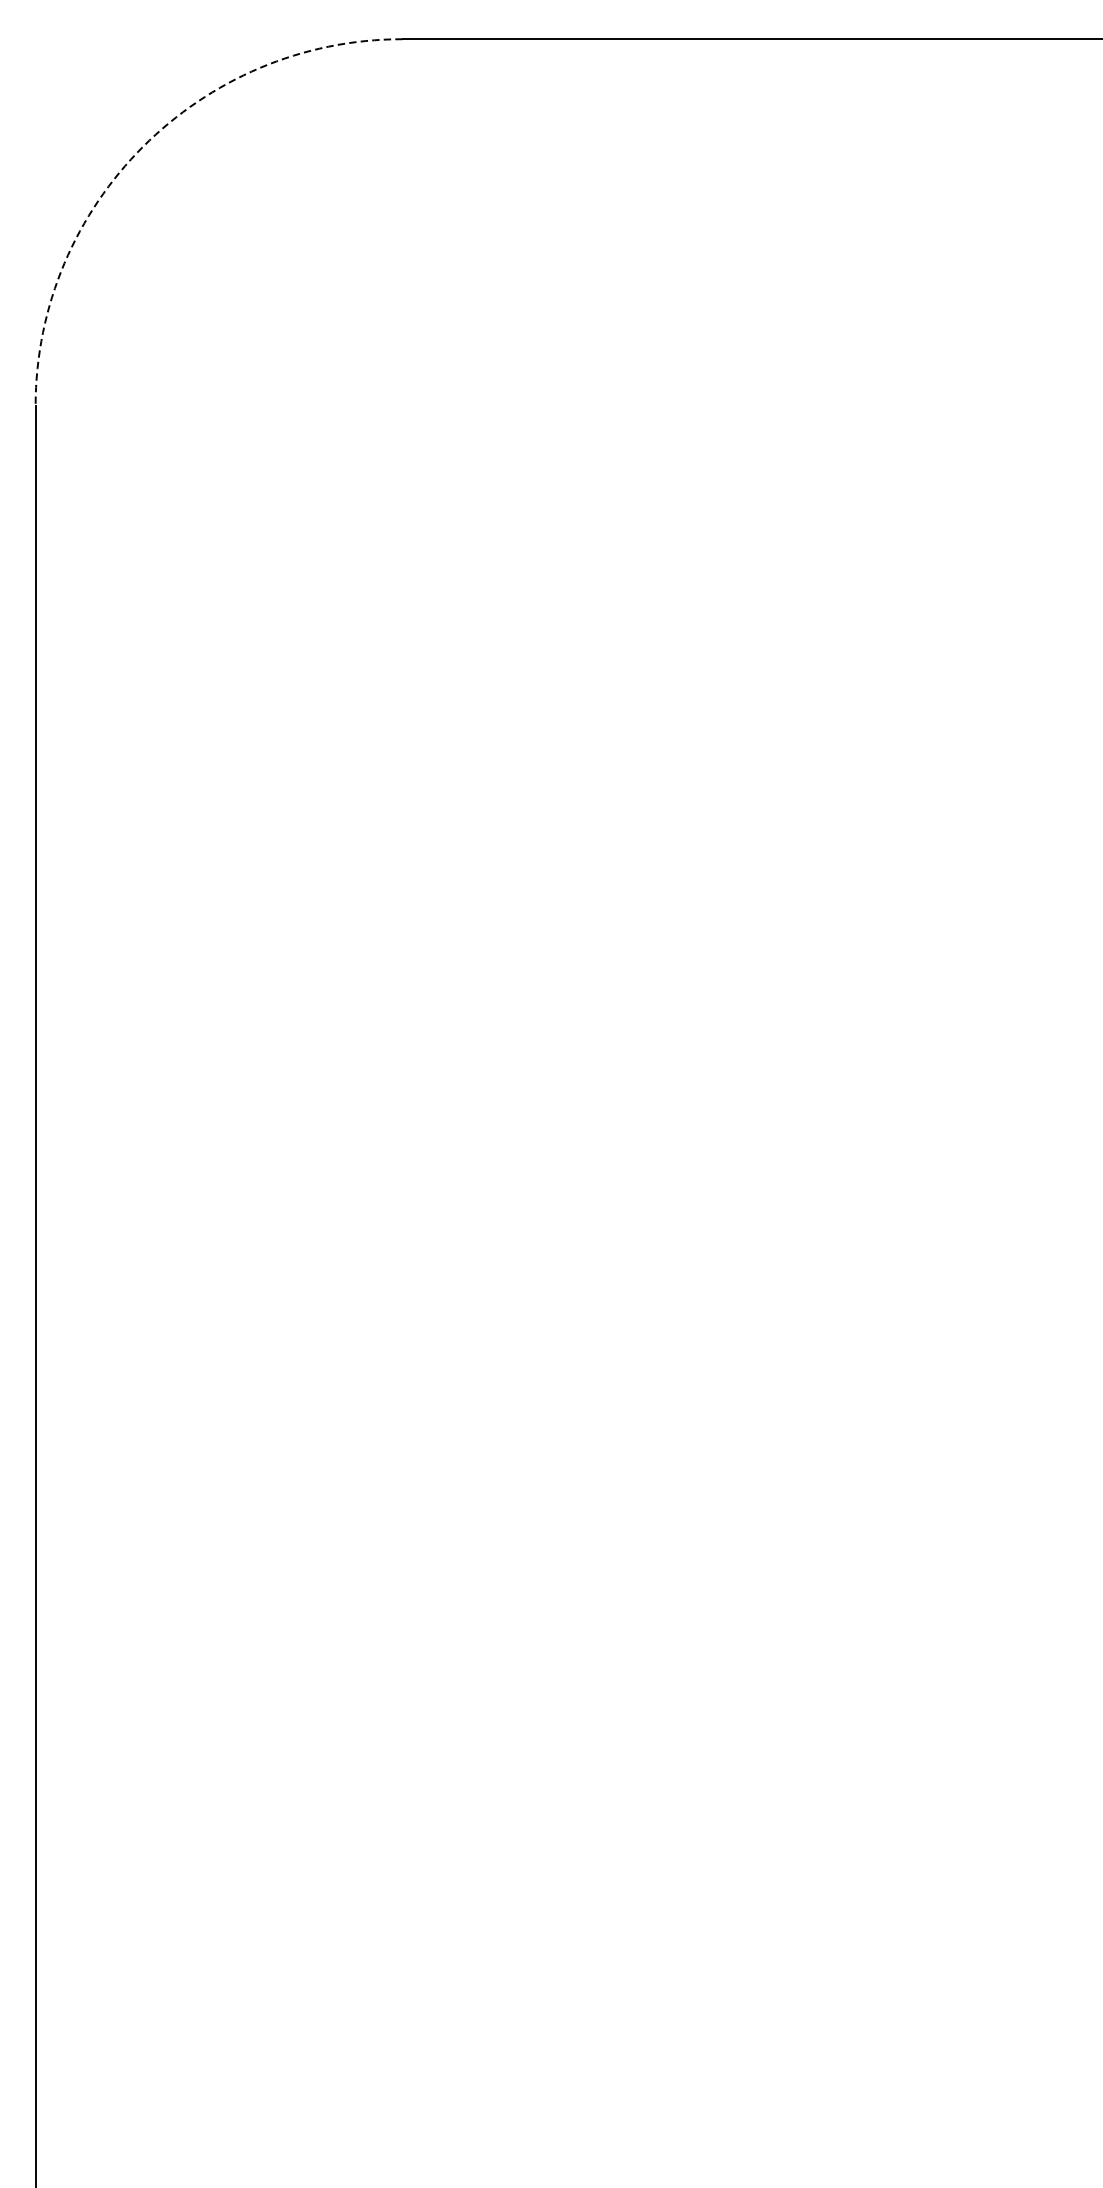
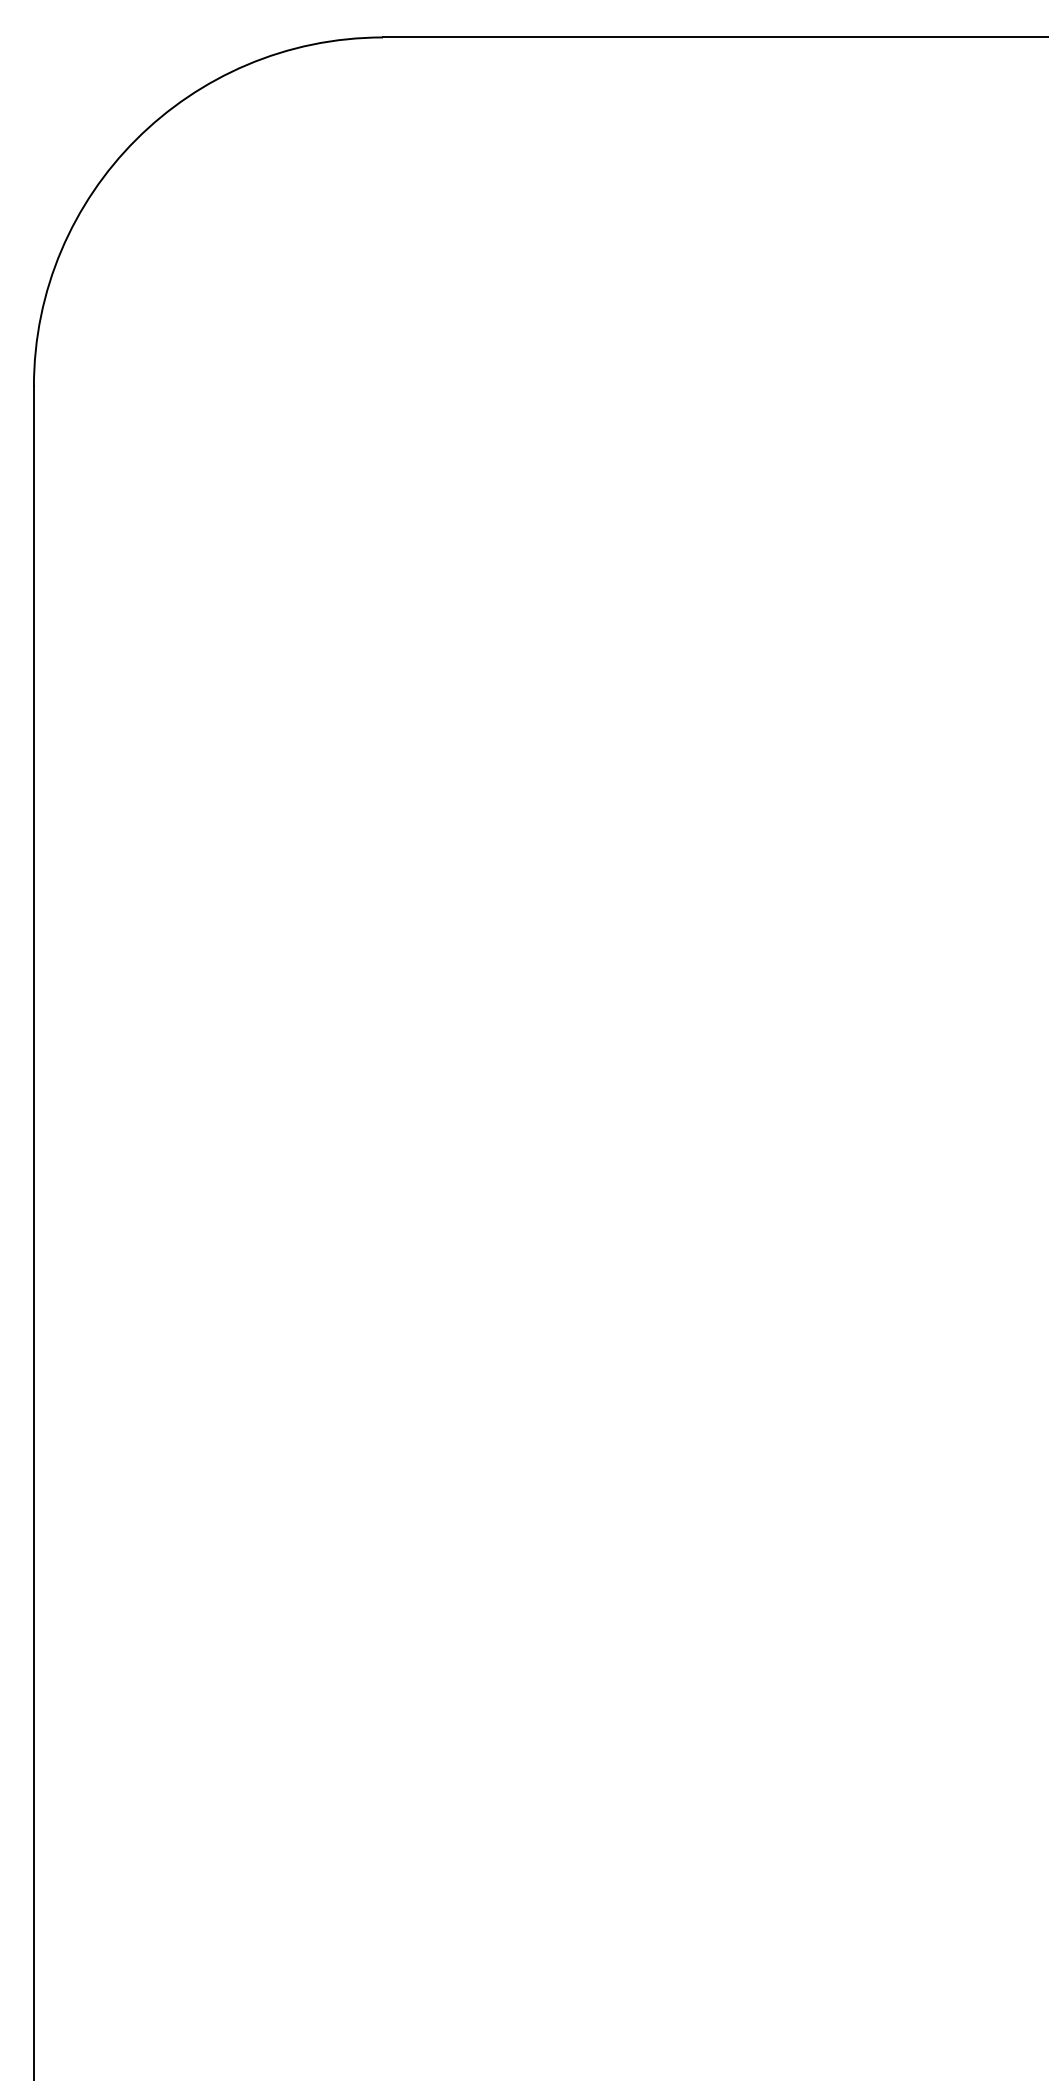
arc: (143, 146) -> (136, 139), dashed -> solid

